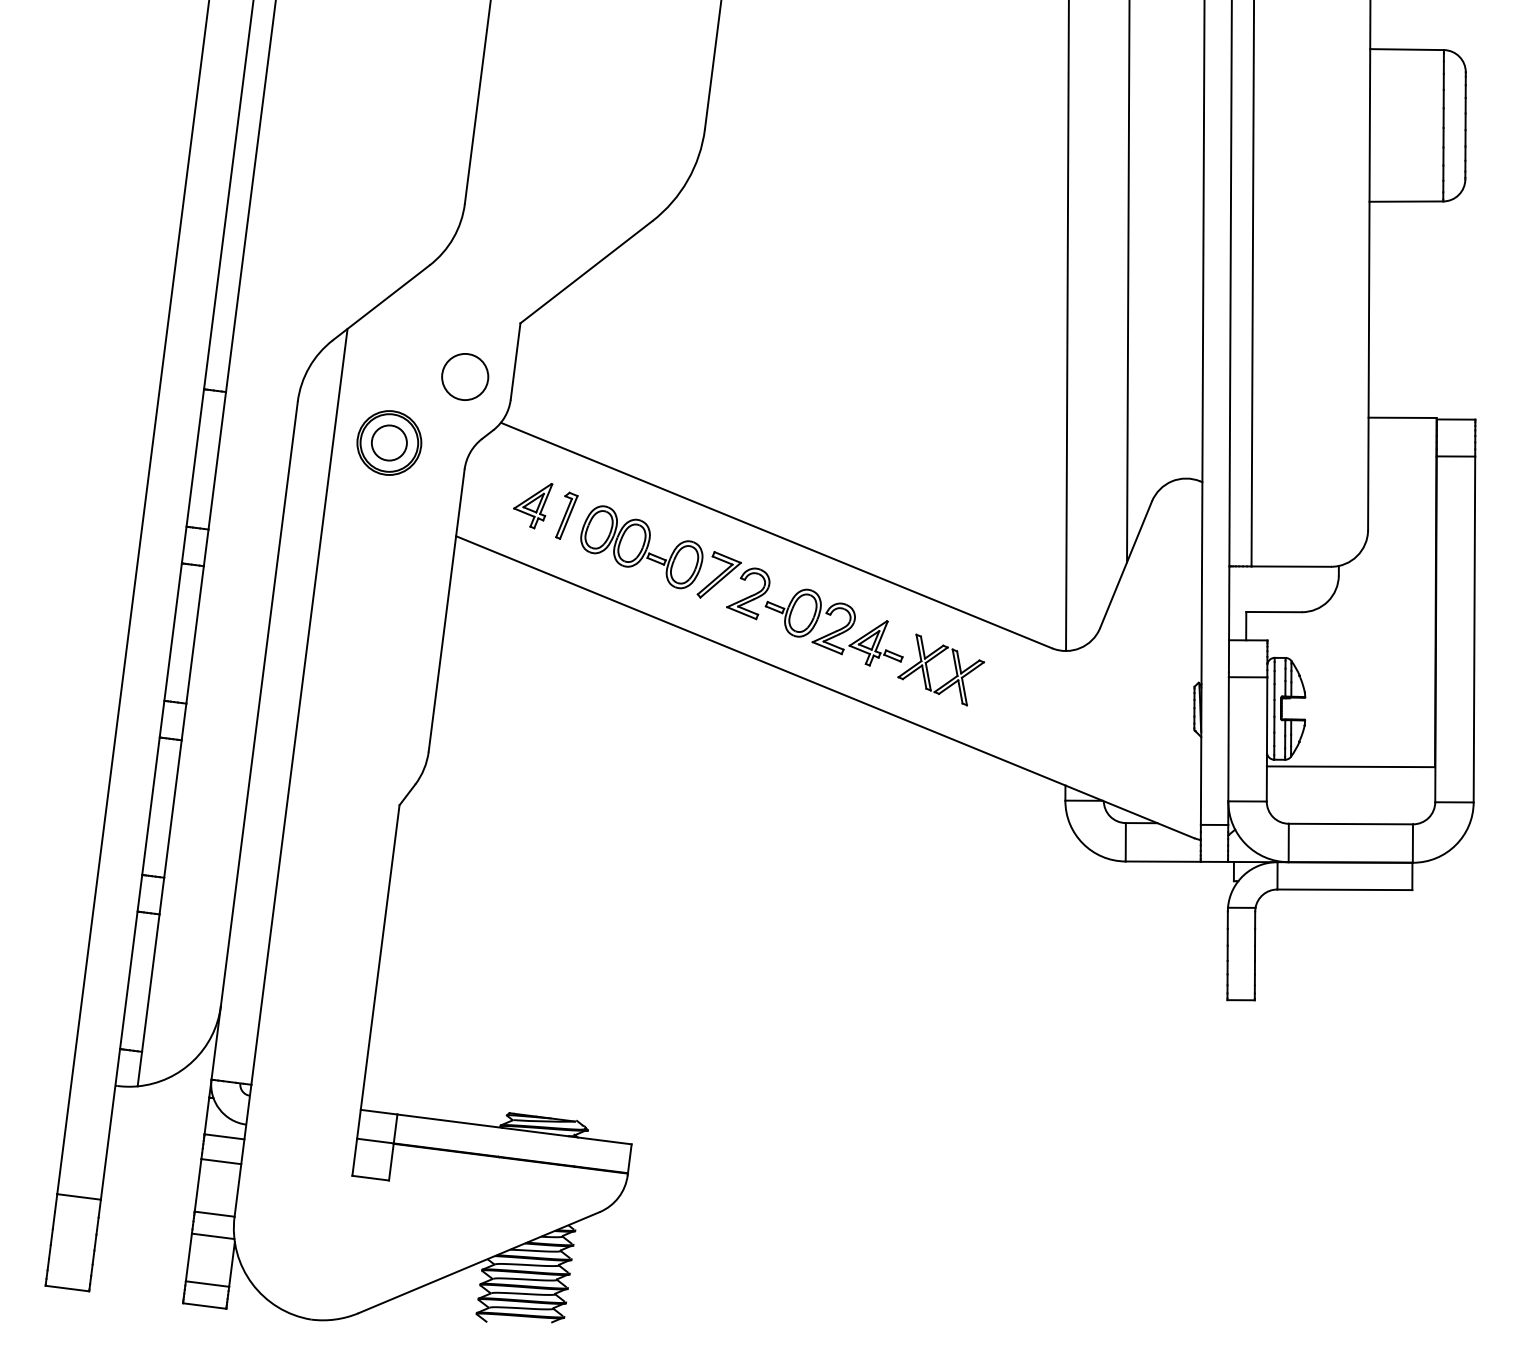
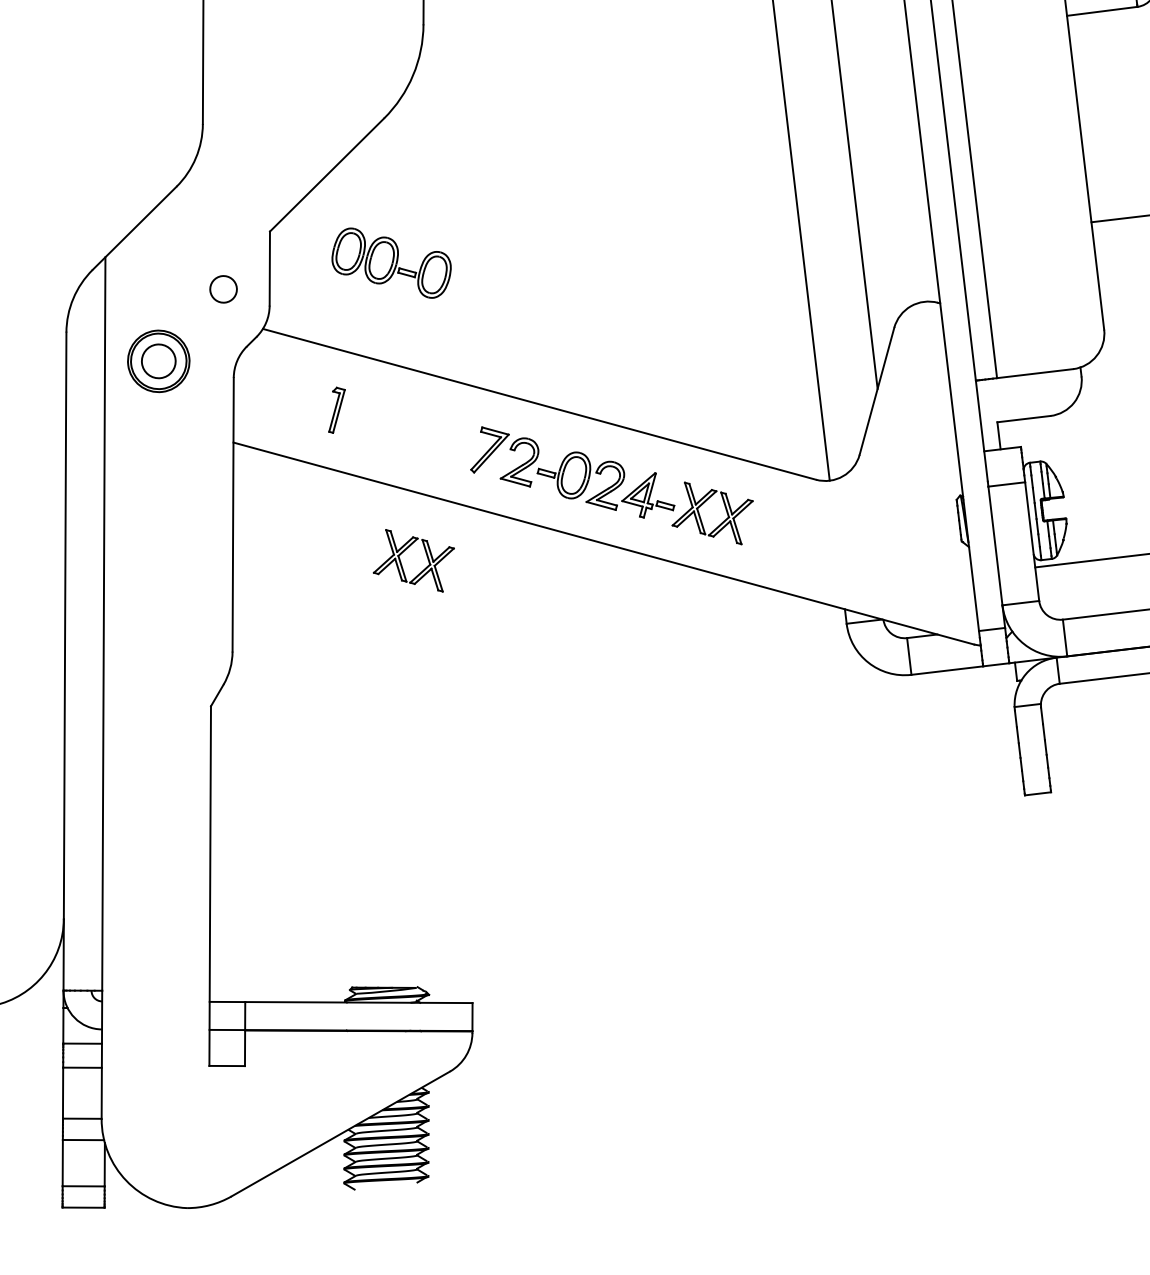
circle: (465, 376) -> (223, 288), size x0.6
part: (533, 506) -> (303, 405), removed
part: (641, 547) -> (391, 263), moved
part: (614, 681) -> (401, 562), added

